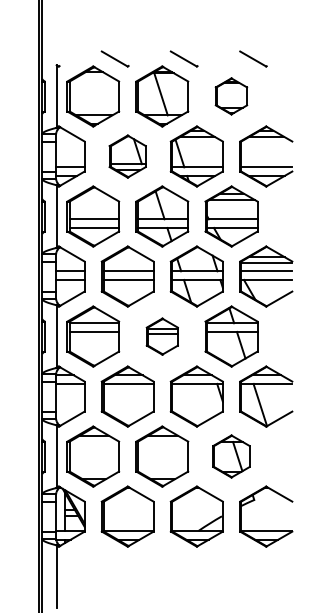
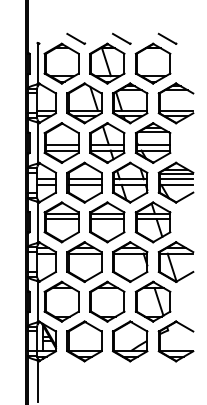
part: (230, 96) -> (152, 63), size x1.67
part: (127, 156) -> (84, 103), size x1.43
part: (162, 336) -> (107, 222), size x1.67
part: (230, 456) -> (152, 301), size x1.43

